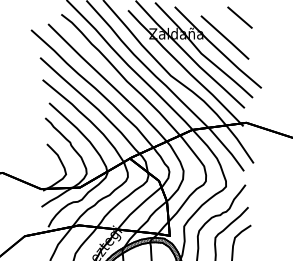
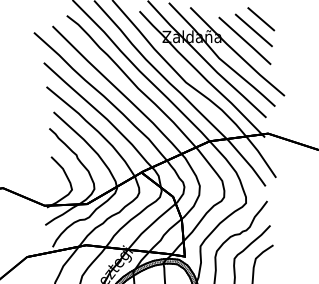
line: (232, 27) -> (253, 29), added

